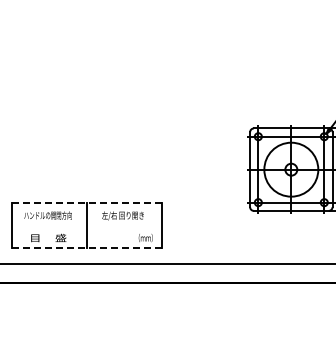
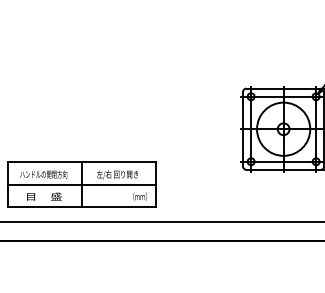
line: (87, 203) -> (82, 162), dashed -> solid
line: (86, 225) -> (81, 184), added
line: (87, 248) -> (82, 206), dashed -> solid

